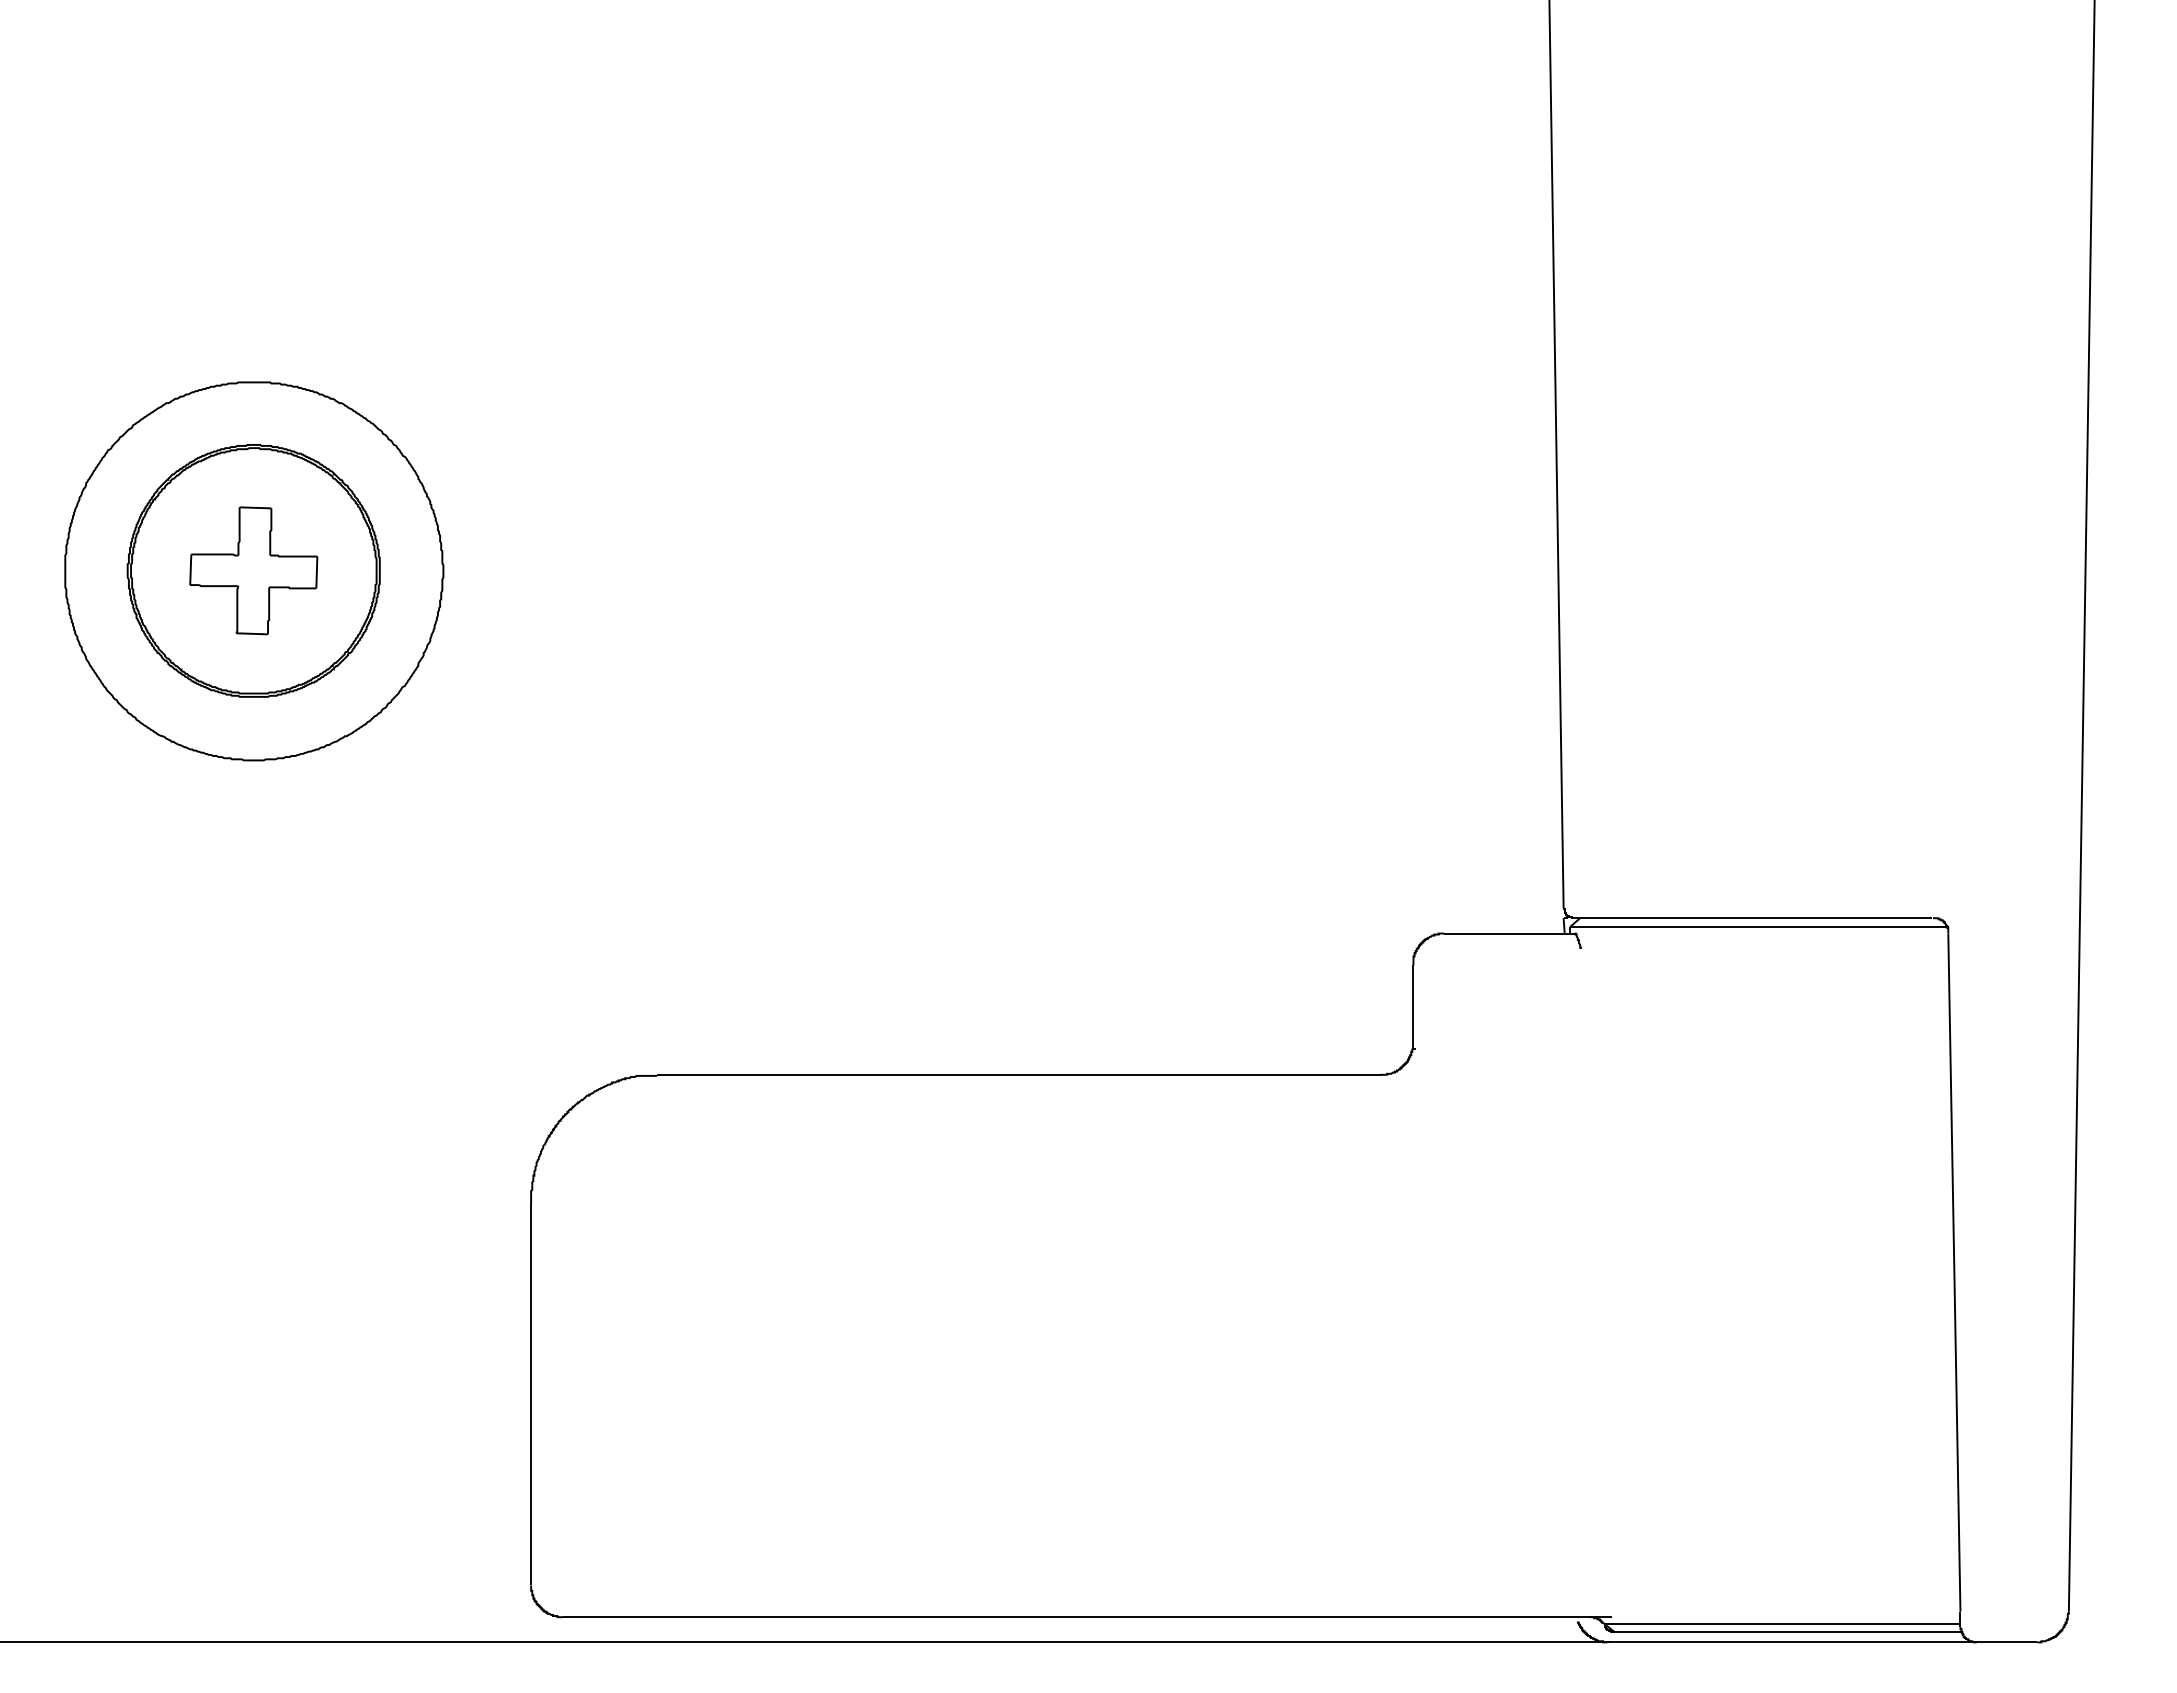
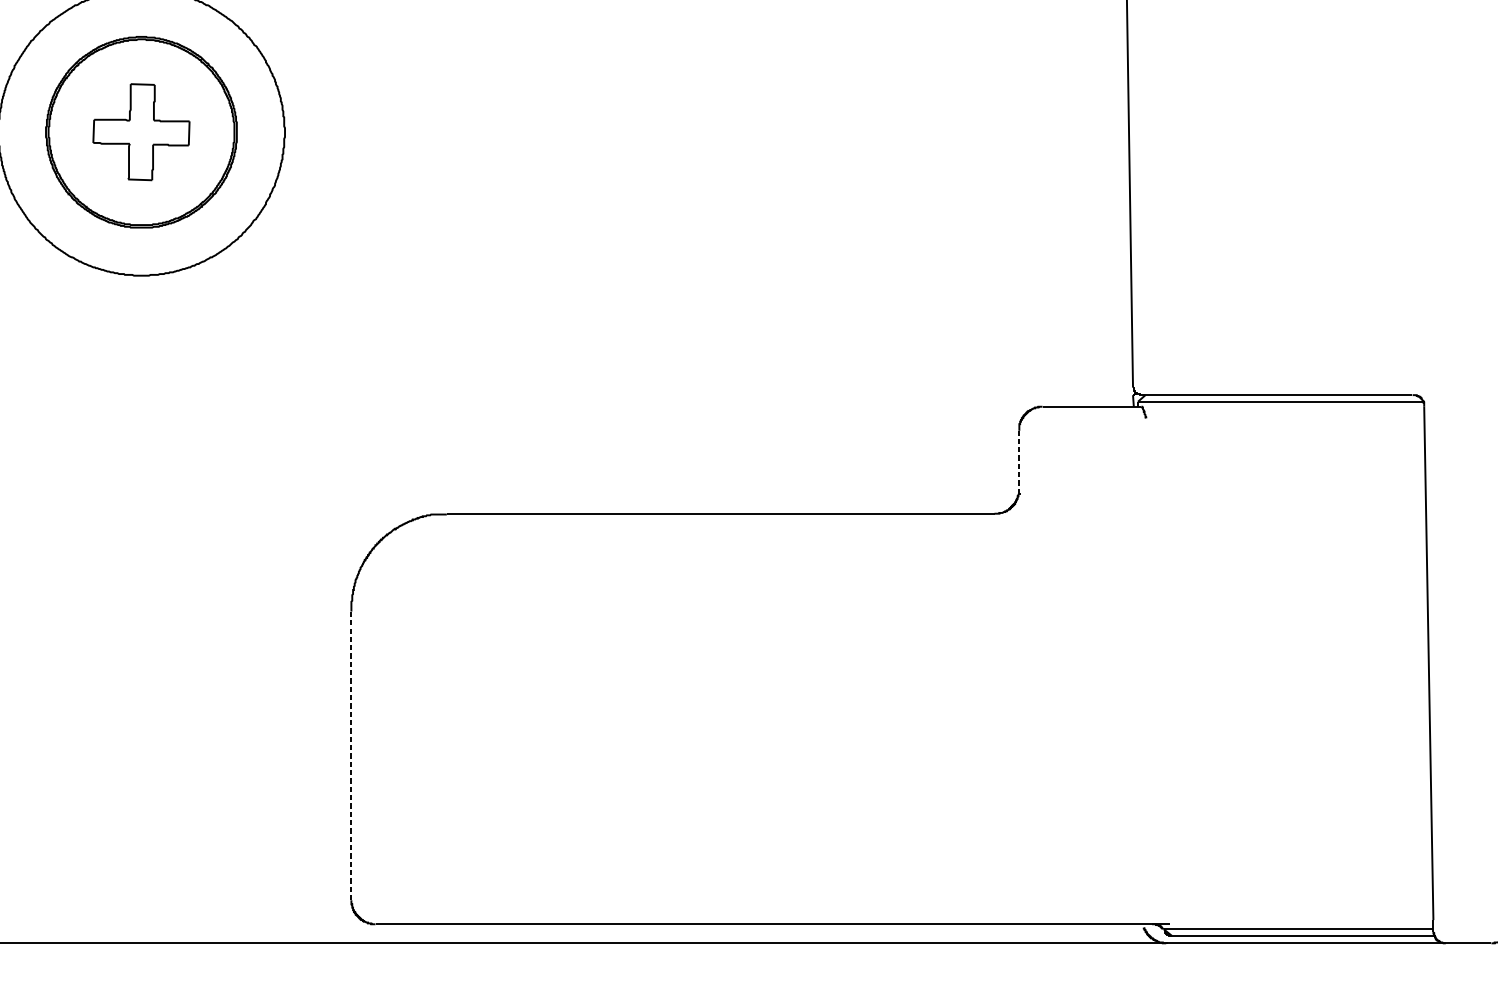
line: (1413, 1006) -> (1019, 461), solid -> dashed
line: (531, 1394) -> (351, 755), solid -> dashed

